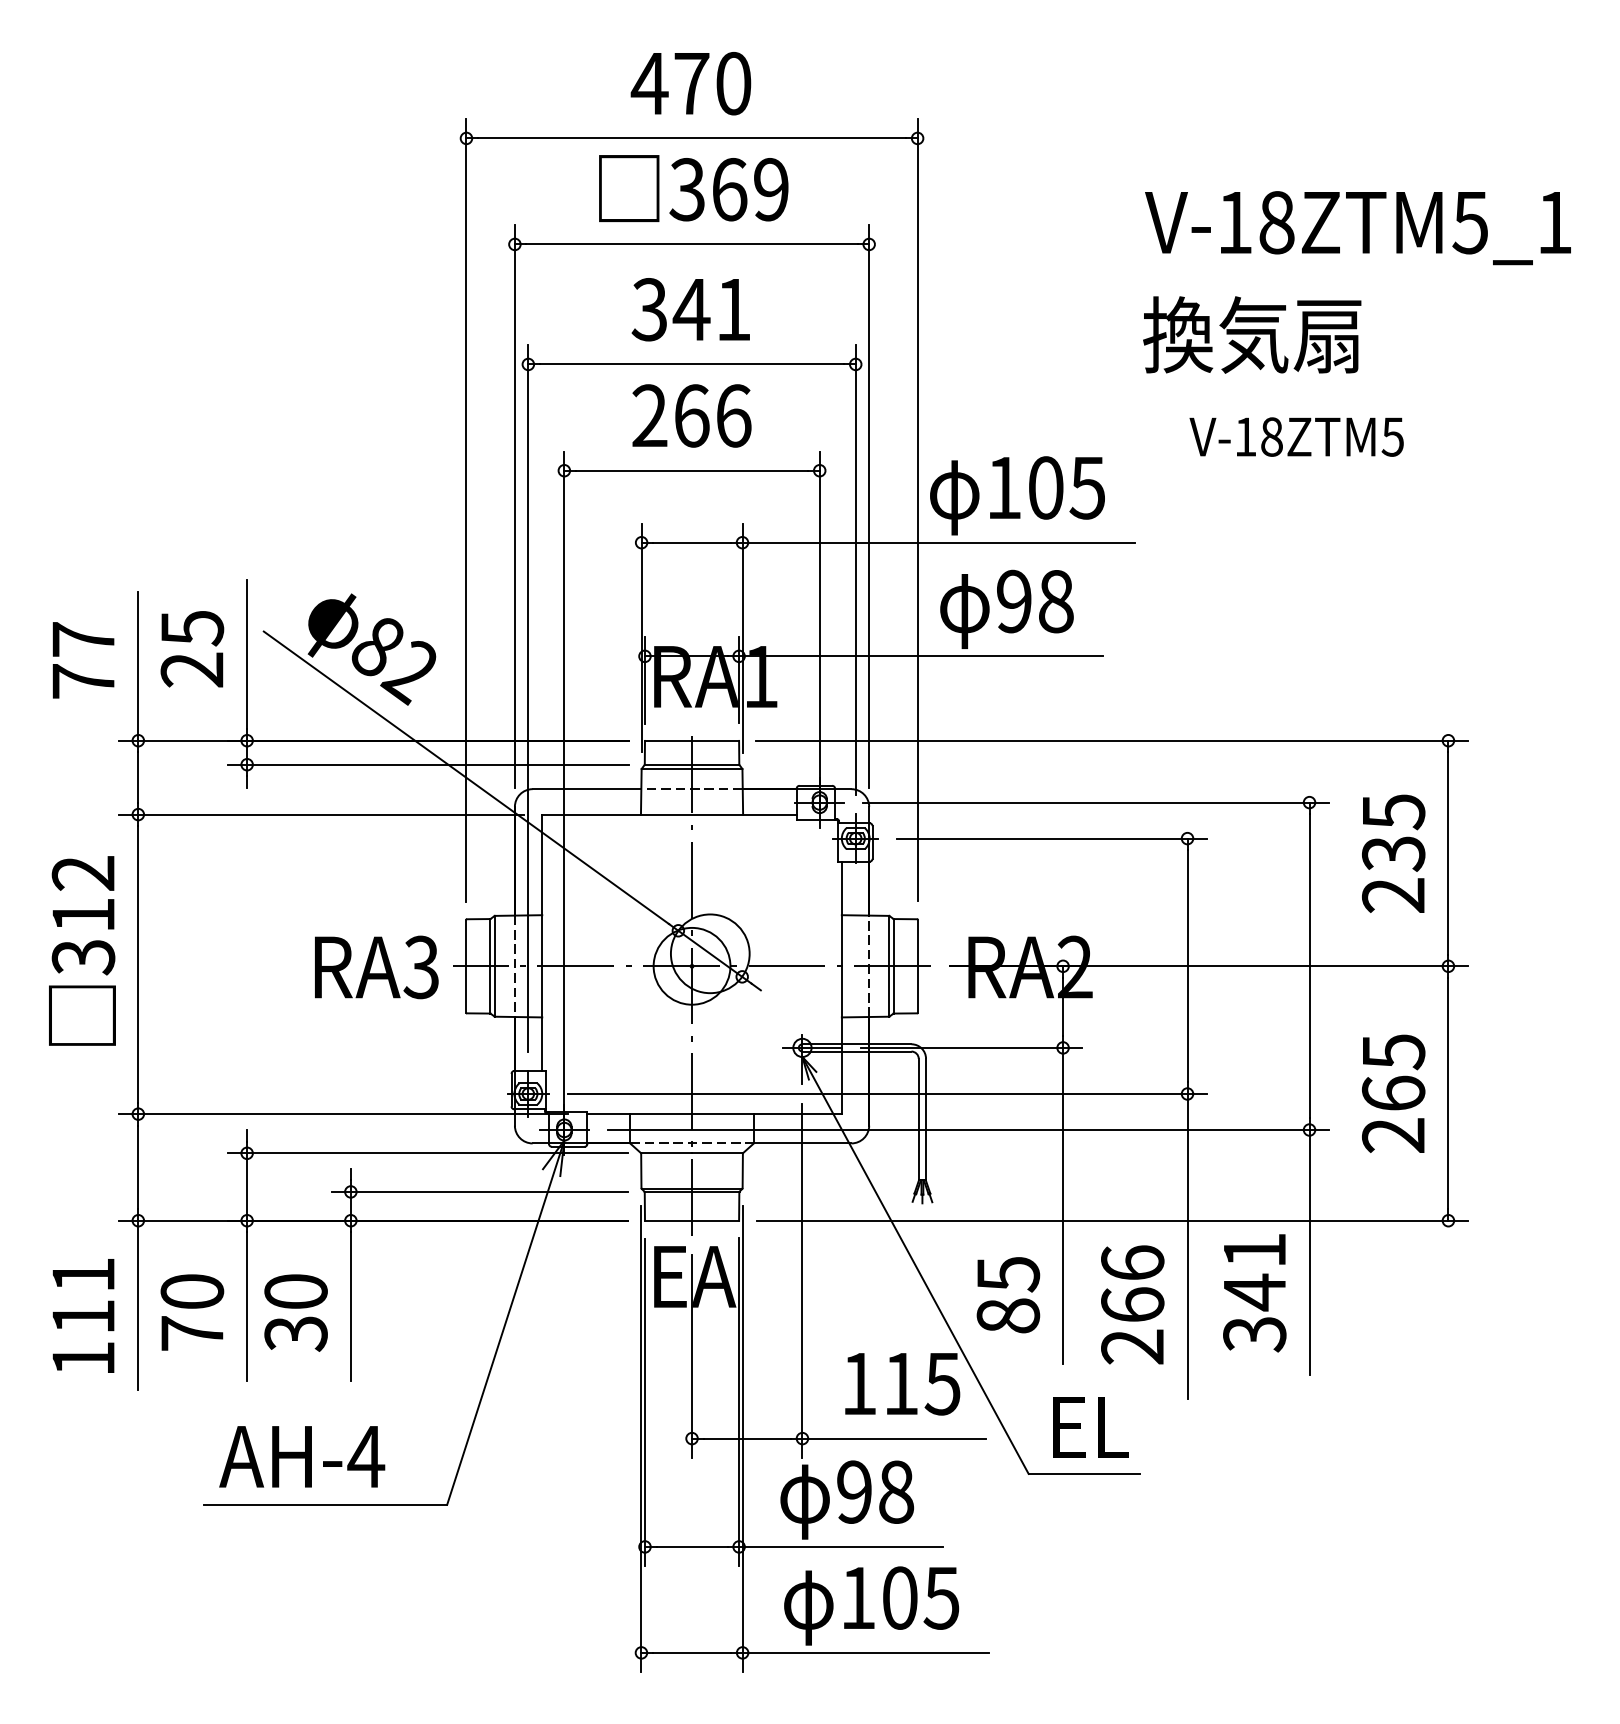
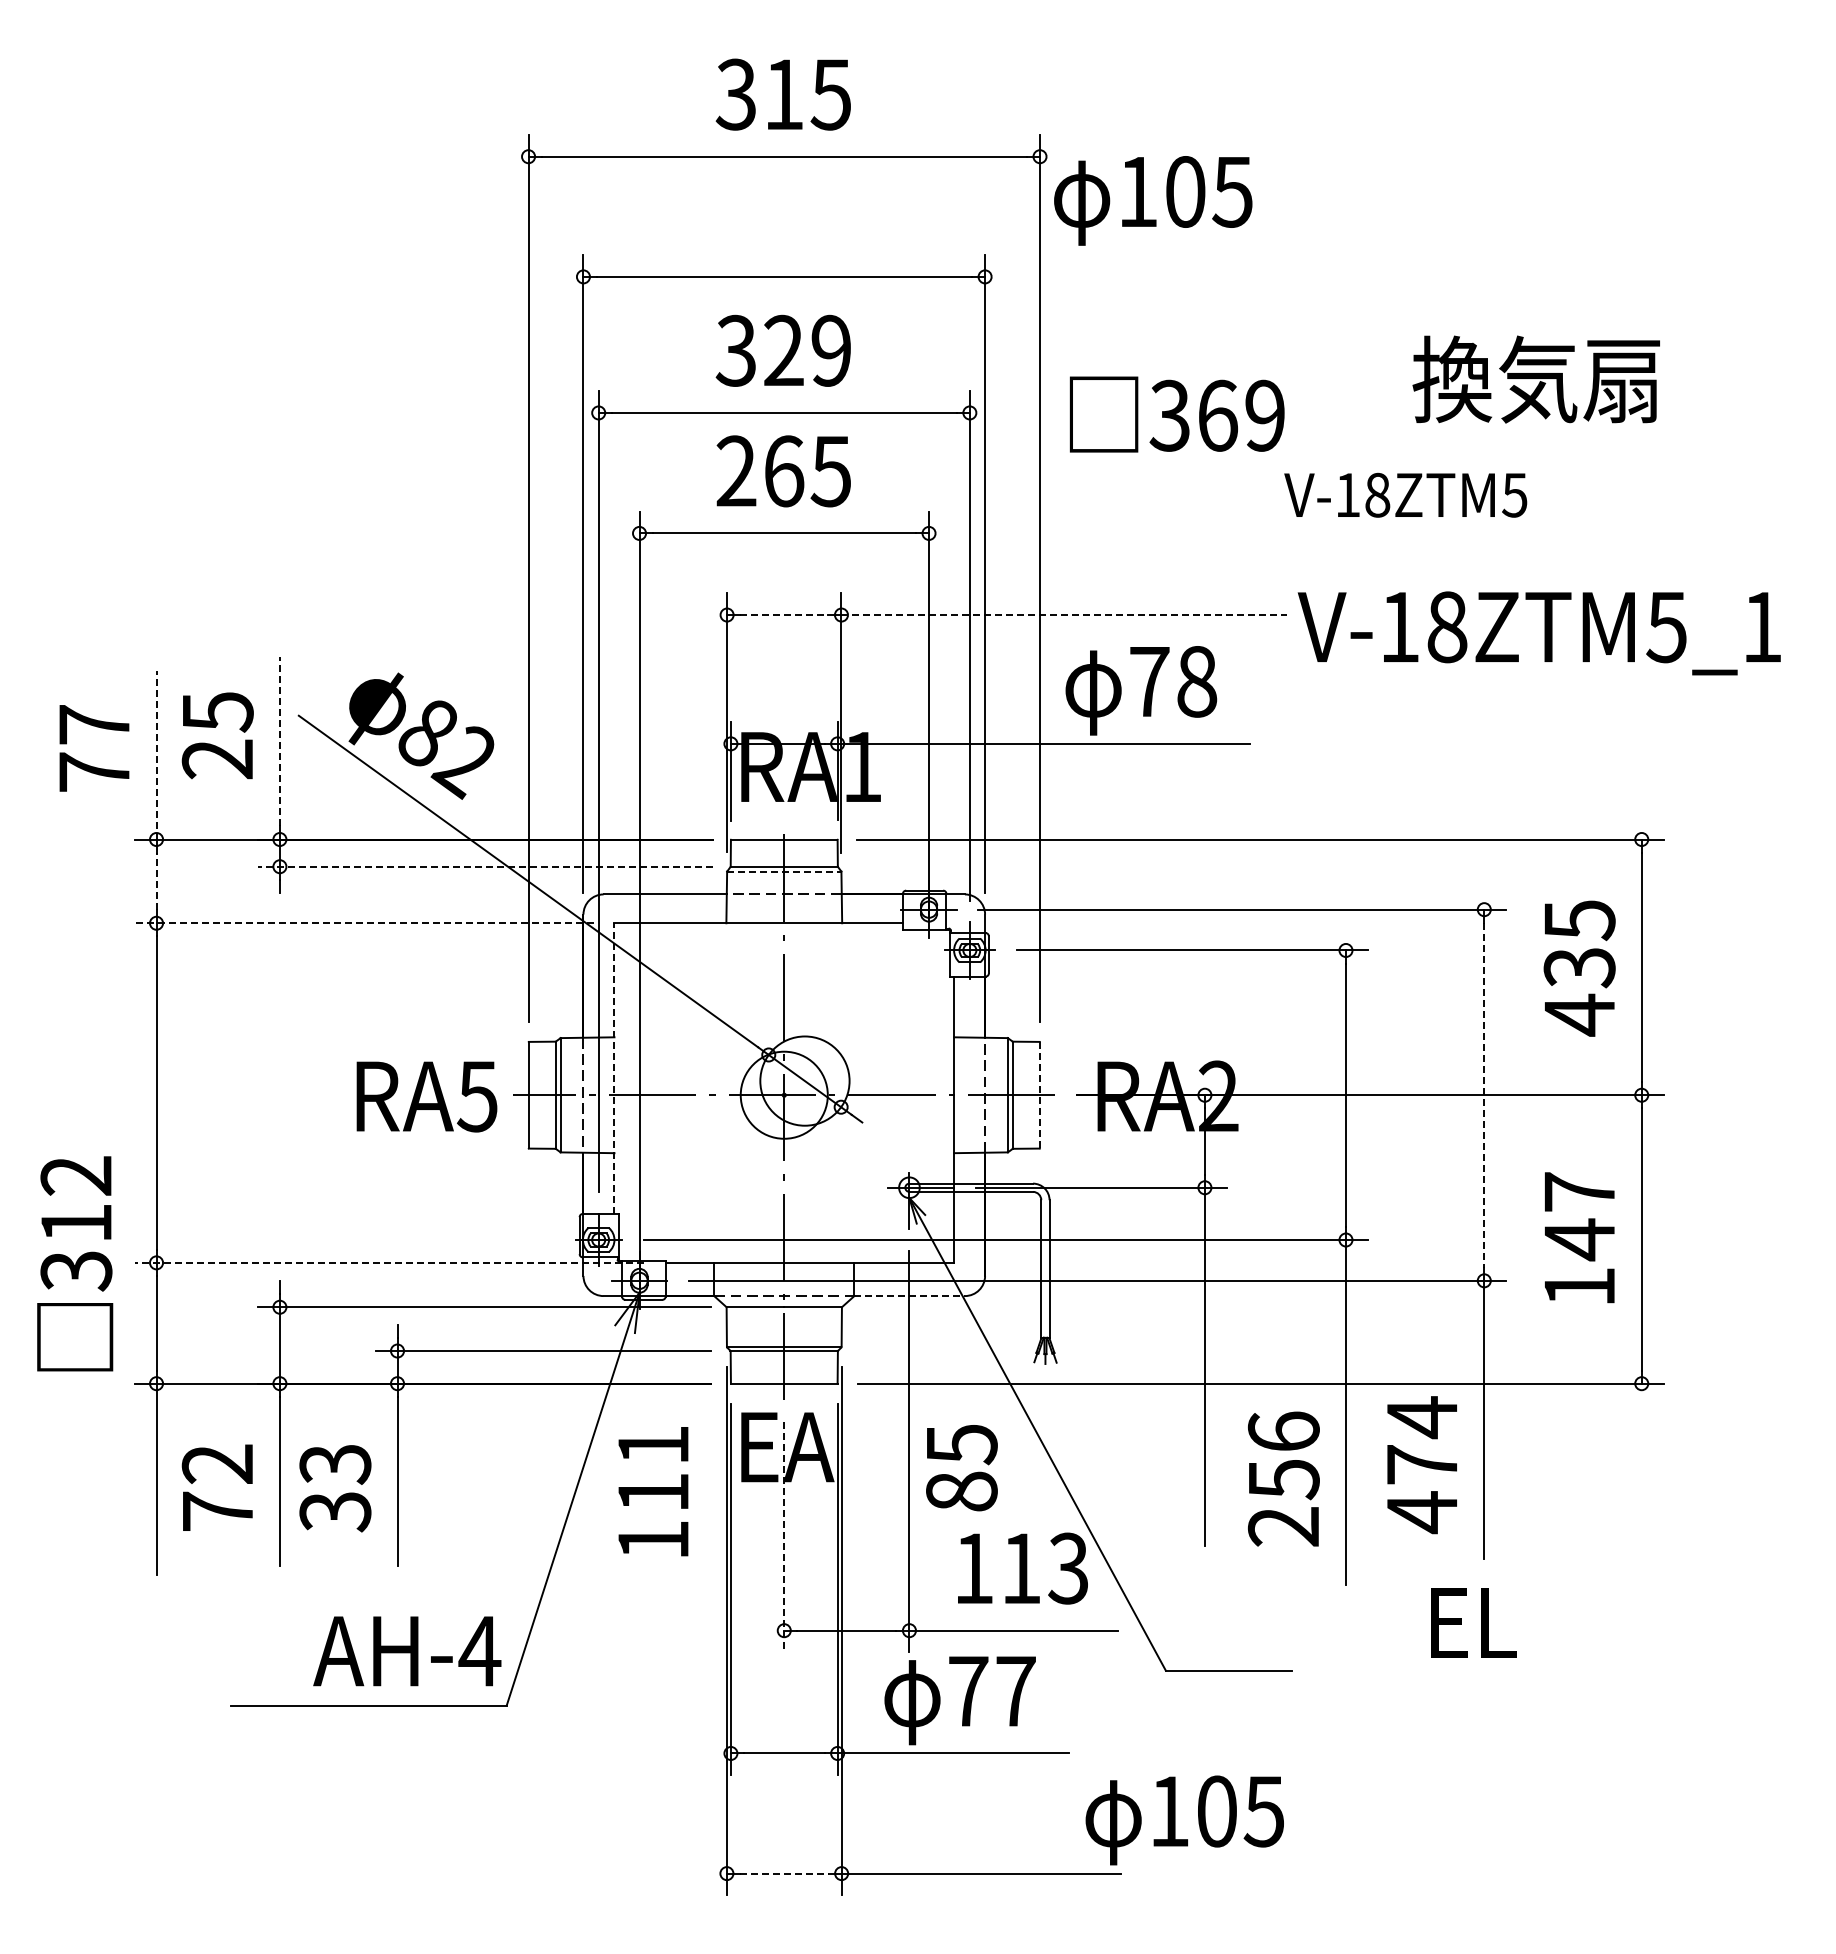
text: (690, 83) -> (782, 94), 470 -> 315
text: (693, 188) -> (1176, 414), moved
text: (1357, 228) -> (1538, 633), moved
text: (711, 309) -> (806, 350), 341 -> 329
text: (1251, 334) -> (1535, 379), moved
text: (732, 416) -> (830, 471), 266 -> 265
text: (1296, 436) -> (1405, 494), moved
text: (1017, 495) -> (1153, 200), moved
line: (692, 543) -> (784, 615), solid -> dashed
line: (938, 543) -> (1063, 615), solid -> dashed
text: (1014, 601) -> (1149, 681), 98 -> 78
line: (246, 654) -> (279, 741), solid -> dashed
line: (138, 665) -> (156, 754), solid -> dashed
line: (428, 764) -> (485, 866), solid -> dashed
line: (692, 768) -> (784, 871), solid -> dashed
line: (138, 777) -> (156, 881), solid -> dashed
line: (321, 814) -> (364, 923), solid -> dashed
text: (1392, 895) -> (1578, 1014), 235 -> 435
line: (542, 942) -> (614, 1068), solid -> dashed
text: (82, 950) -> (75, 1263), moved
line: (918, 966) -> (1040, 1095), solid -> dashed
line: (1309, 966) -> (1484, 1095), solid -> dashed
text: (421, 967) -> (477, 1096), RA3 -> RA5
text: (1393, 1093) -> (1579, 1239), 265 -> 147
line: (343, 1113) -> (389, 1262), solid -> dashed
line: (803, 1143) -> (910, 1296), solid -> dashed
text: (192, 1291) -> (217, 1463), 70 -> 72
text: (296, 1292) -> (335, 1464), 30 -> 33
text: (1255, 1292) -> (1422, 1465), 341 -> 474
text: (1008, 1295) -> (961, 1468), moved
text: (1132, 1305) -> (1283, 1479), 266 -> 256
text: (83, 1315) -> (653, 1491), moved
line: (692, 1356) -> (784, 1537), solid -> dashed
text: (942, 1383) -> (1068, 1568), 115 -> 113
text: (1090, 1426) -> (1473, 1622), moved
text: (302, 1456) -> (407, 1651), moved
text: (874, 1492) -> (991, 1691), 98 -> 77
text: (871, 1606) -> (1184, 1820), moved
line: (692, 1652) -> (784, 1873), solid -> dashed

